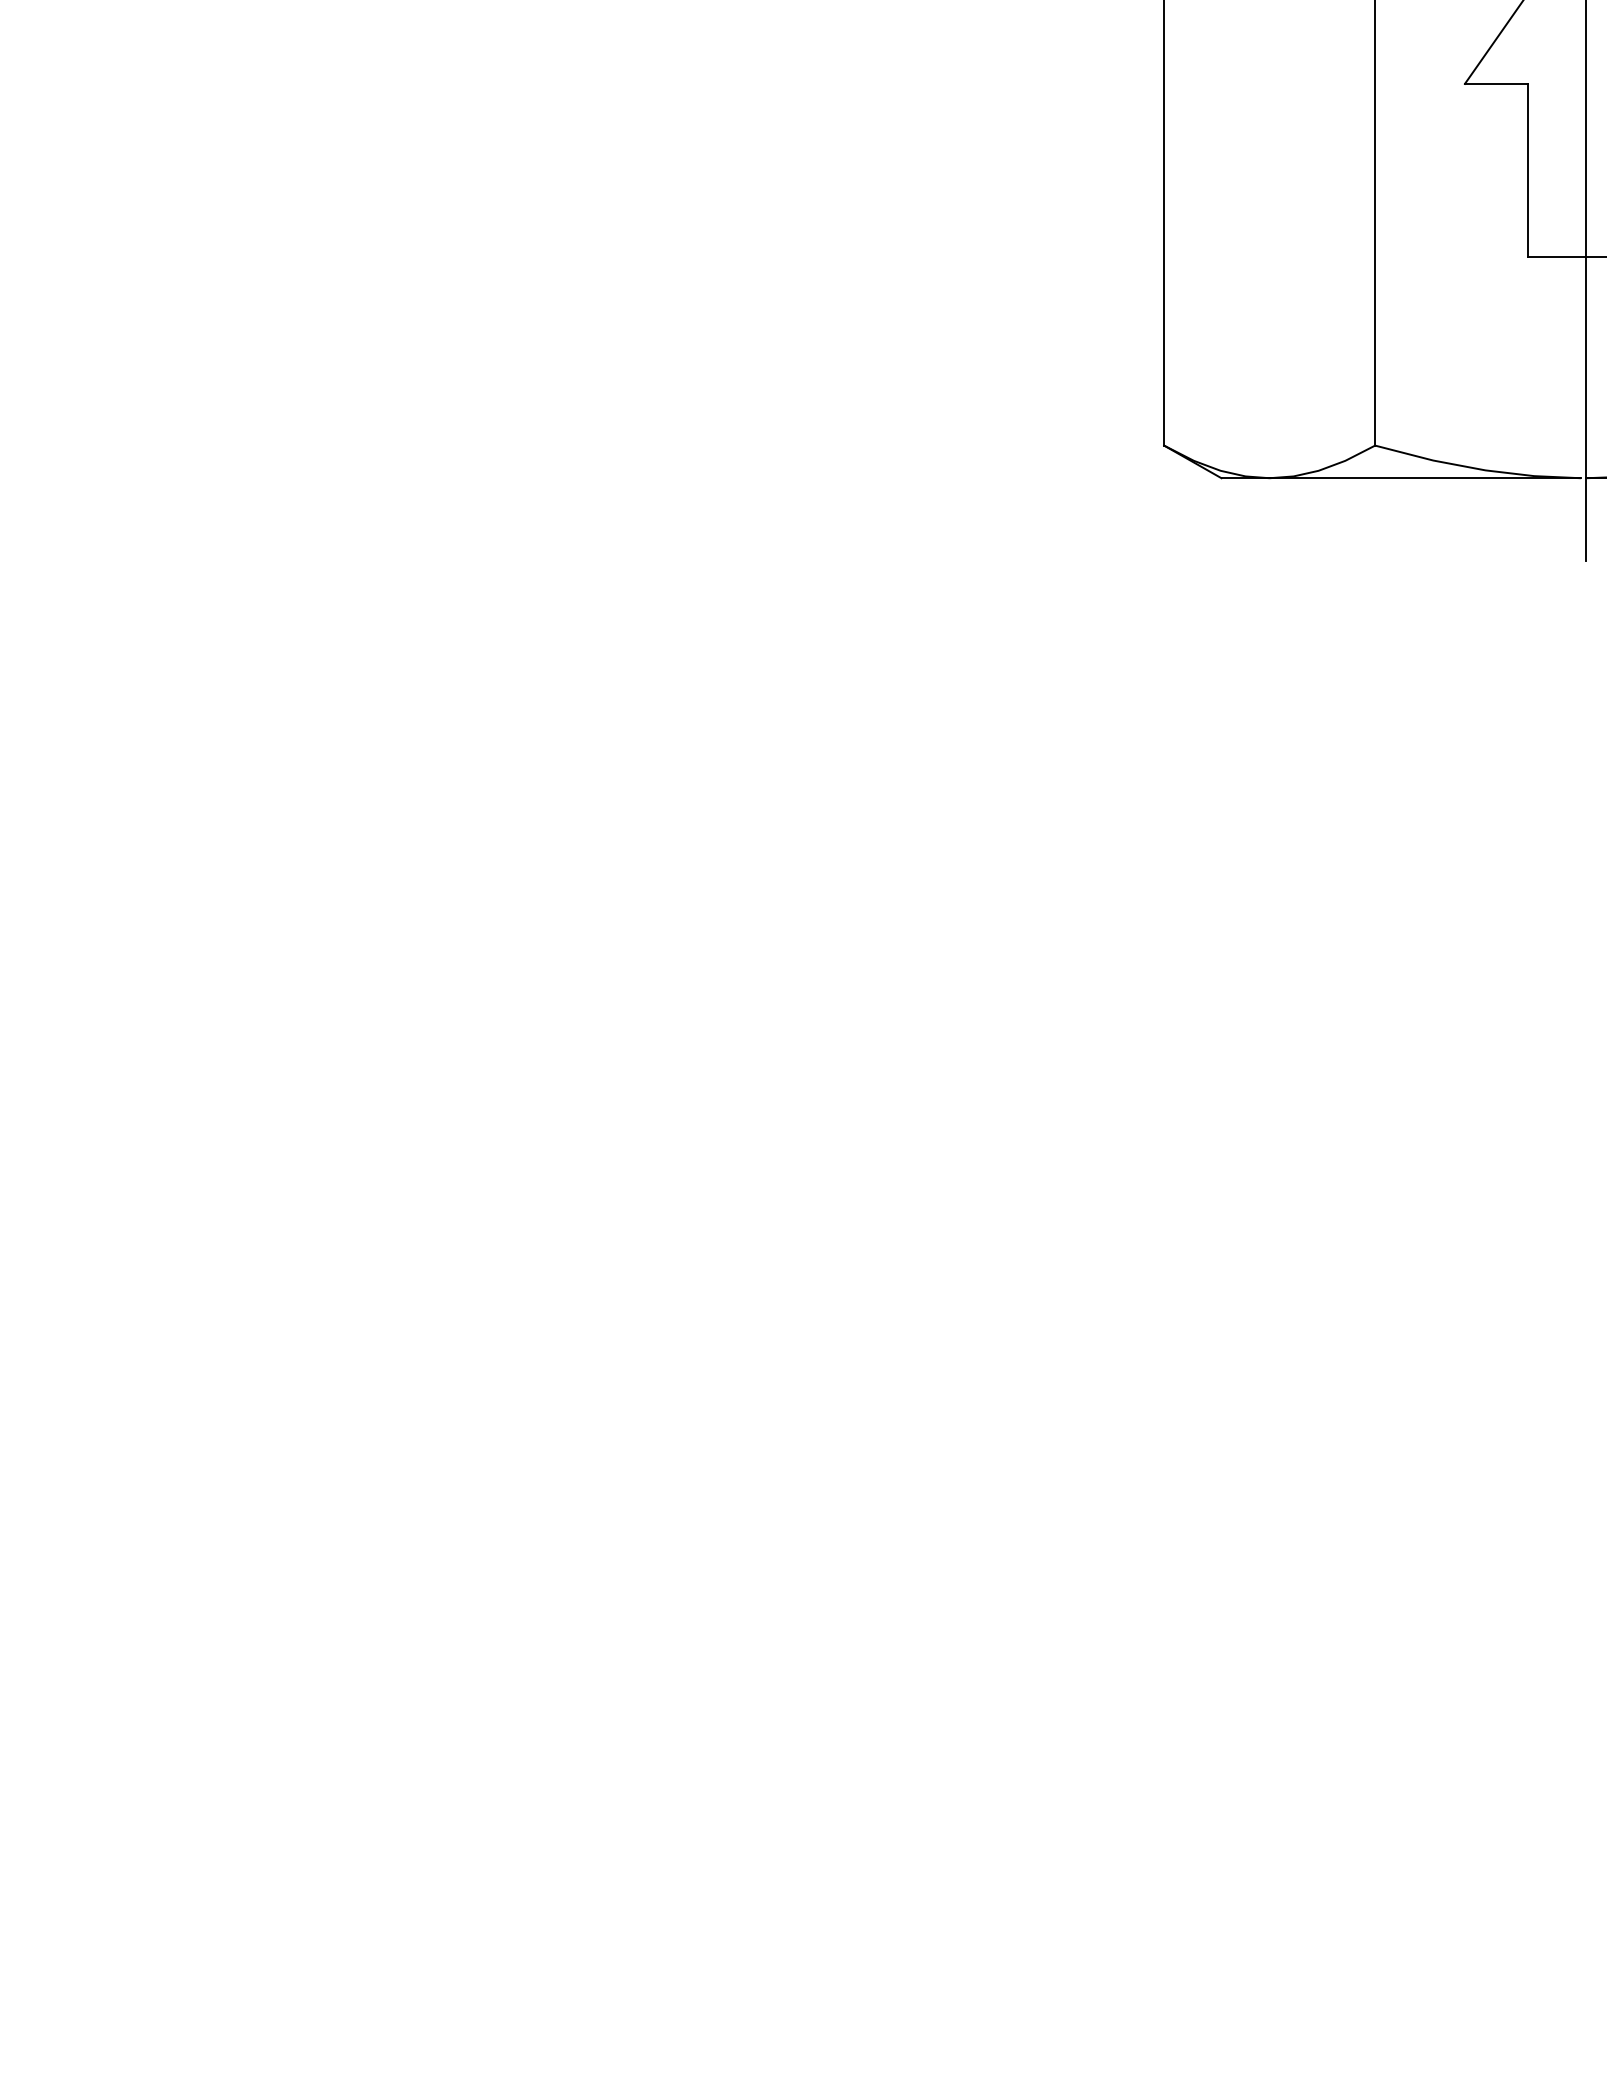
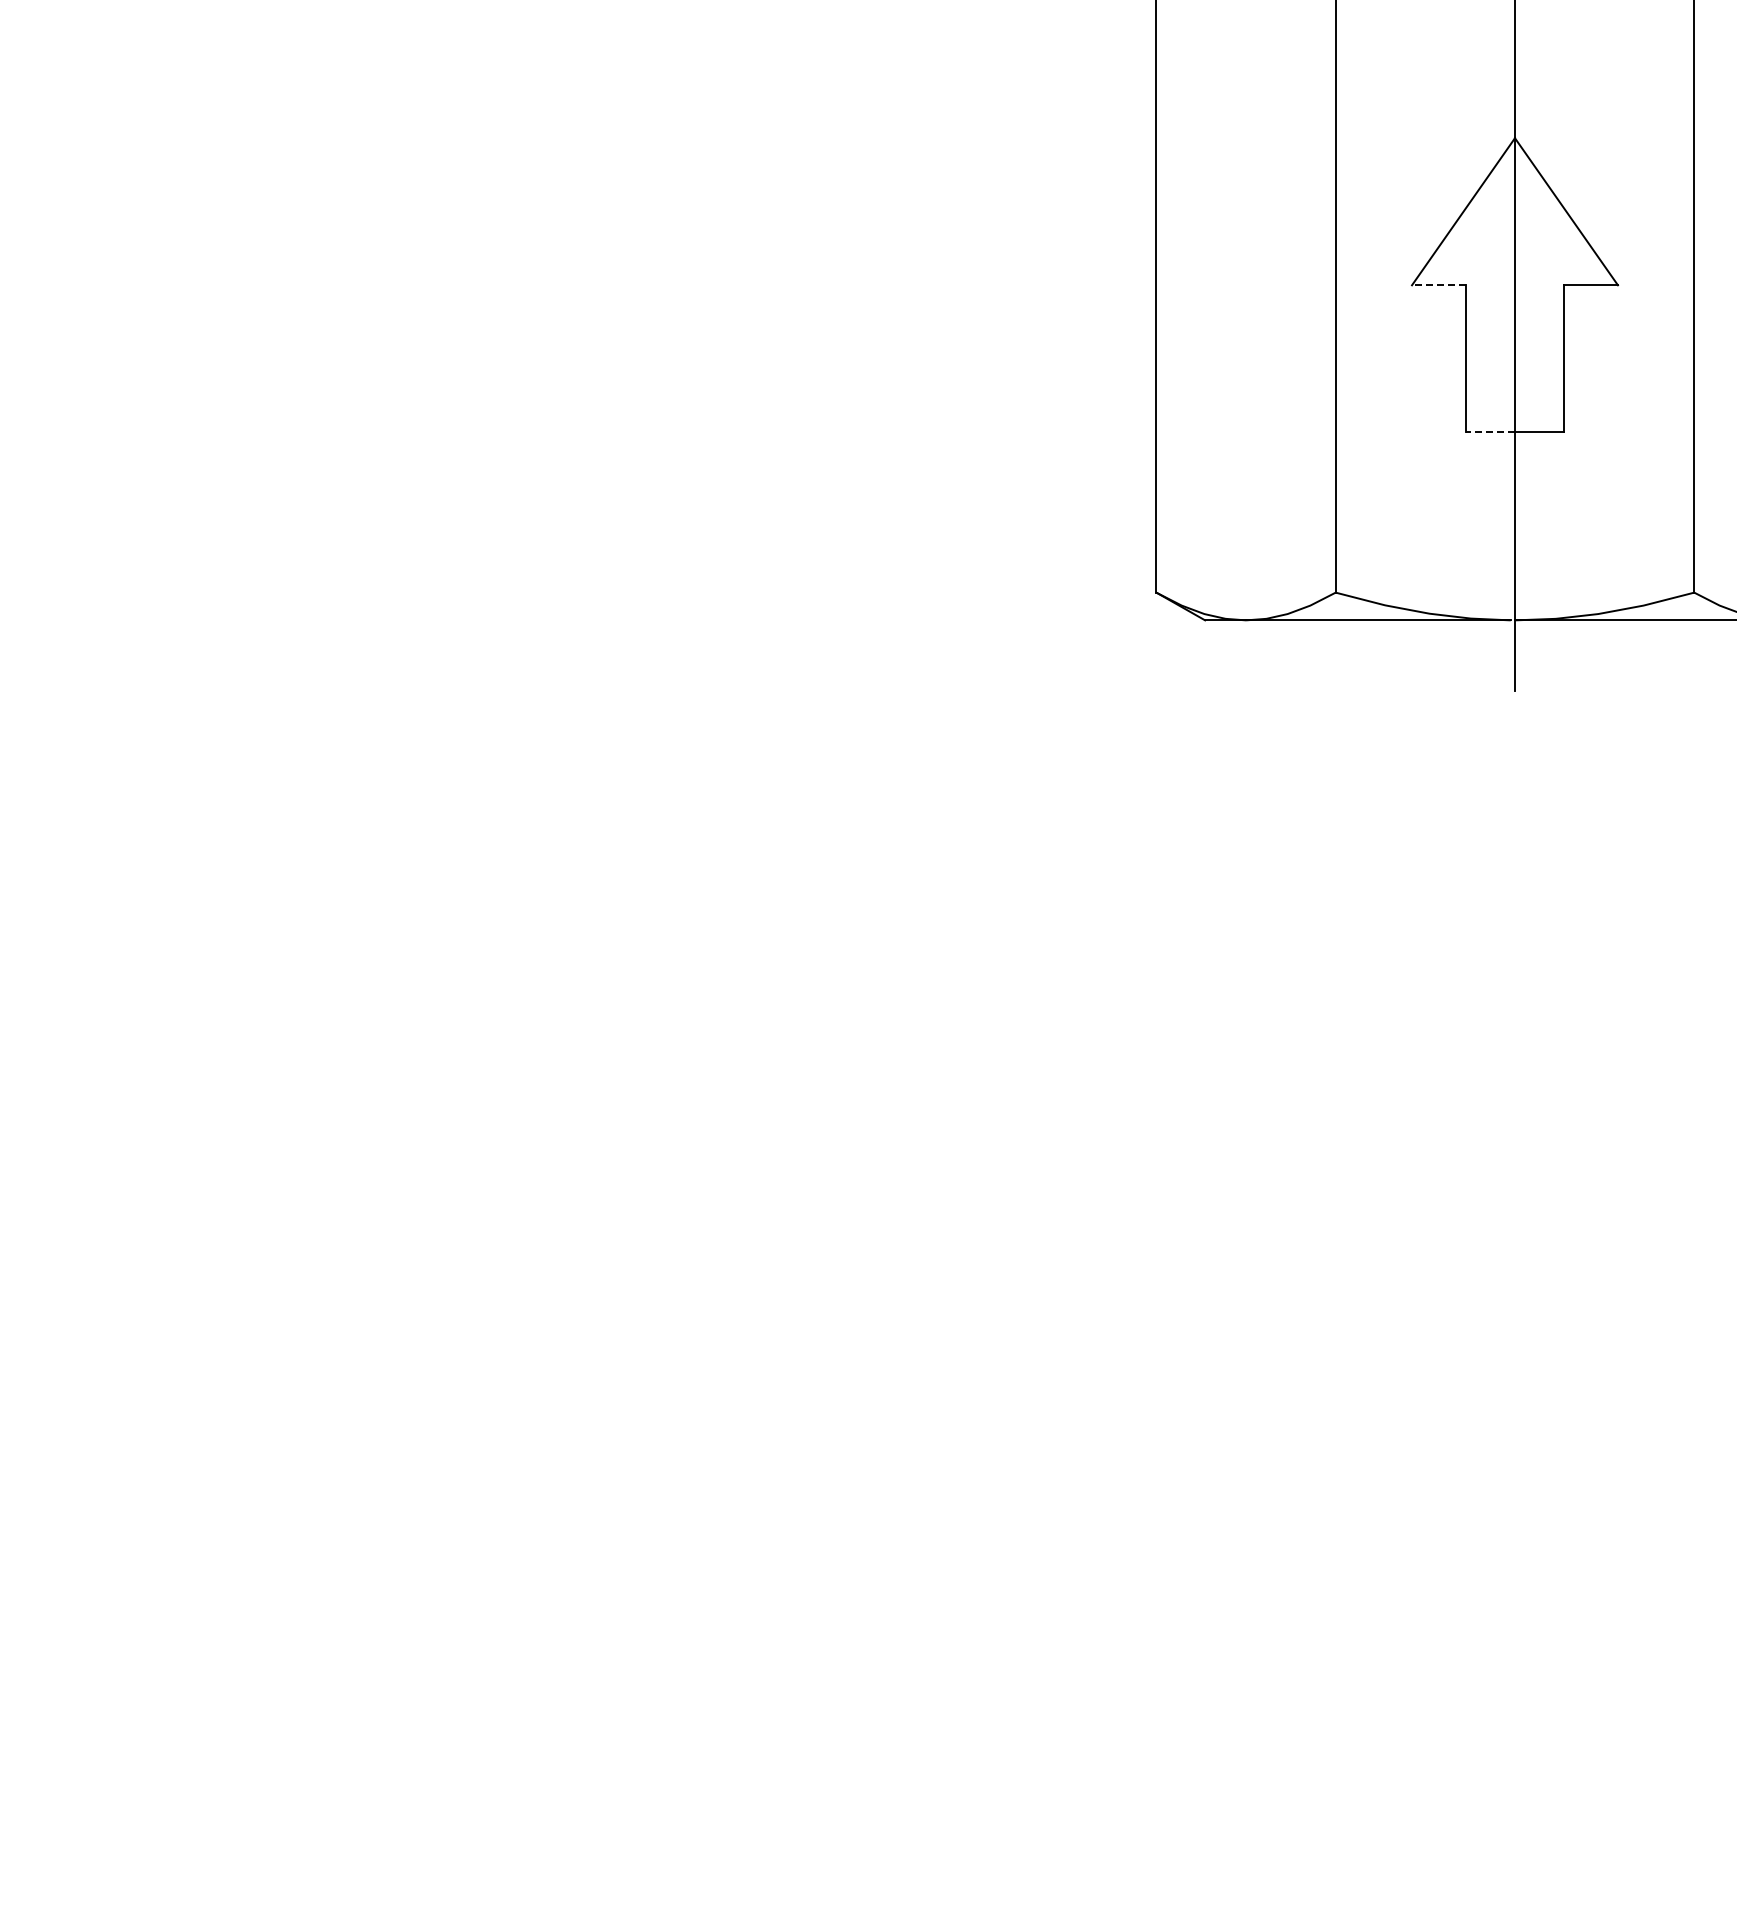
line: (1496, 84) -> (1438, 285), solid -> dashed
line: (1557, 257) -> (1490, 432), solid -> dashed

